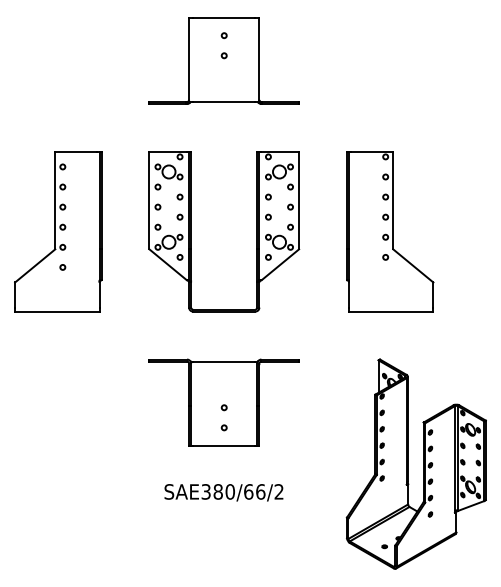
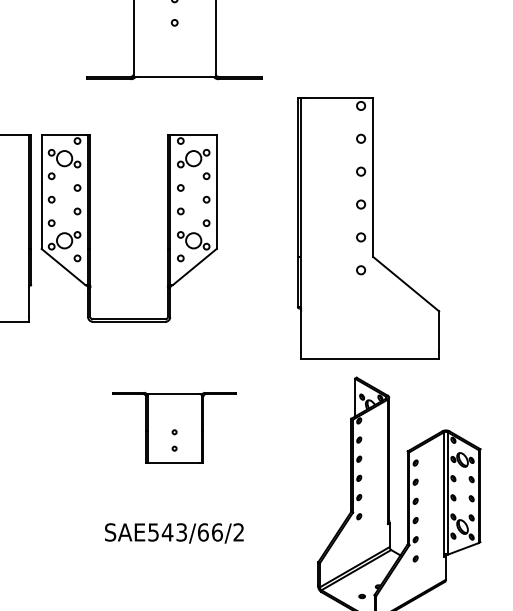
part: (256, 231) -> (166, 228), moved
part: (390, 231) -> (368, 228), size x1.4
part: (223, 402) -> (173, 427), size x0.7
text: (218, 491) -> (168, 531), SAE380/66/2 -> SAE543/66/2

